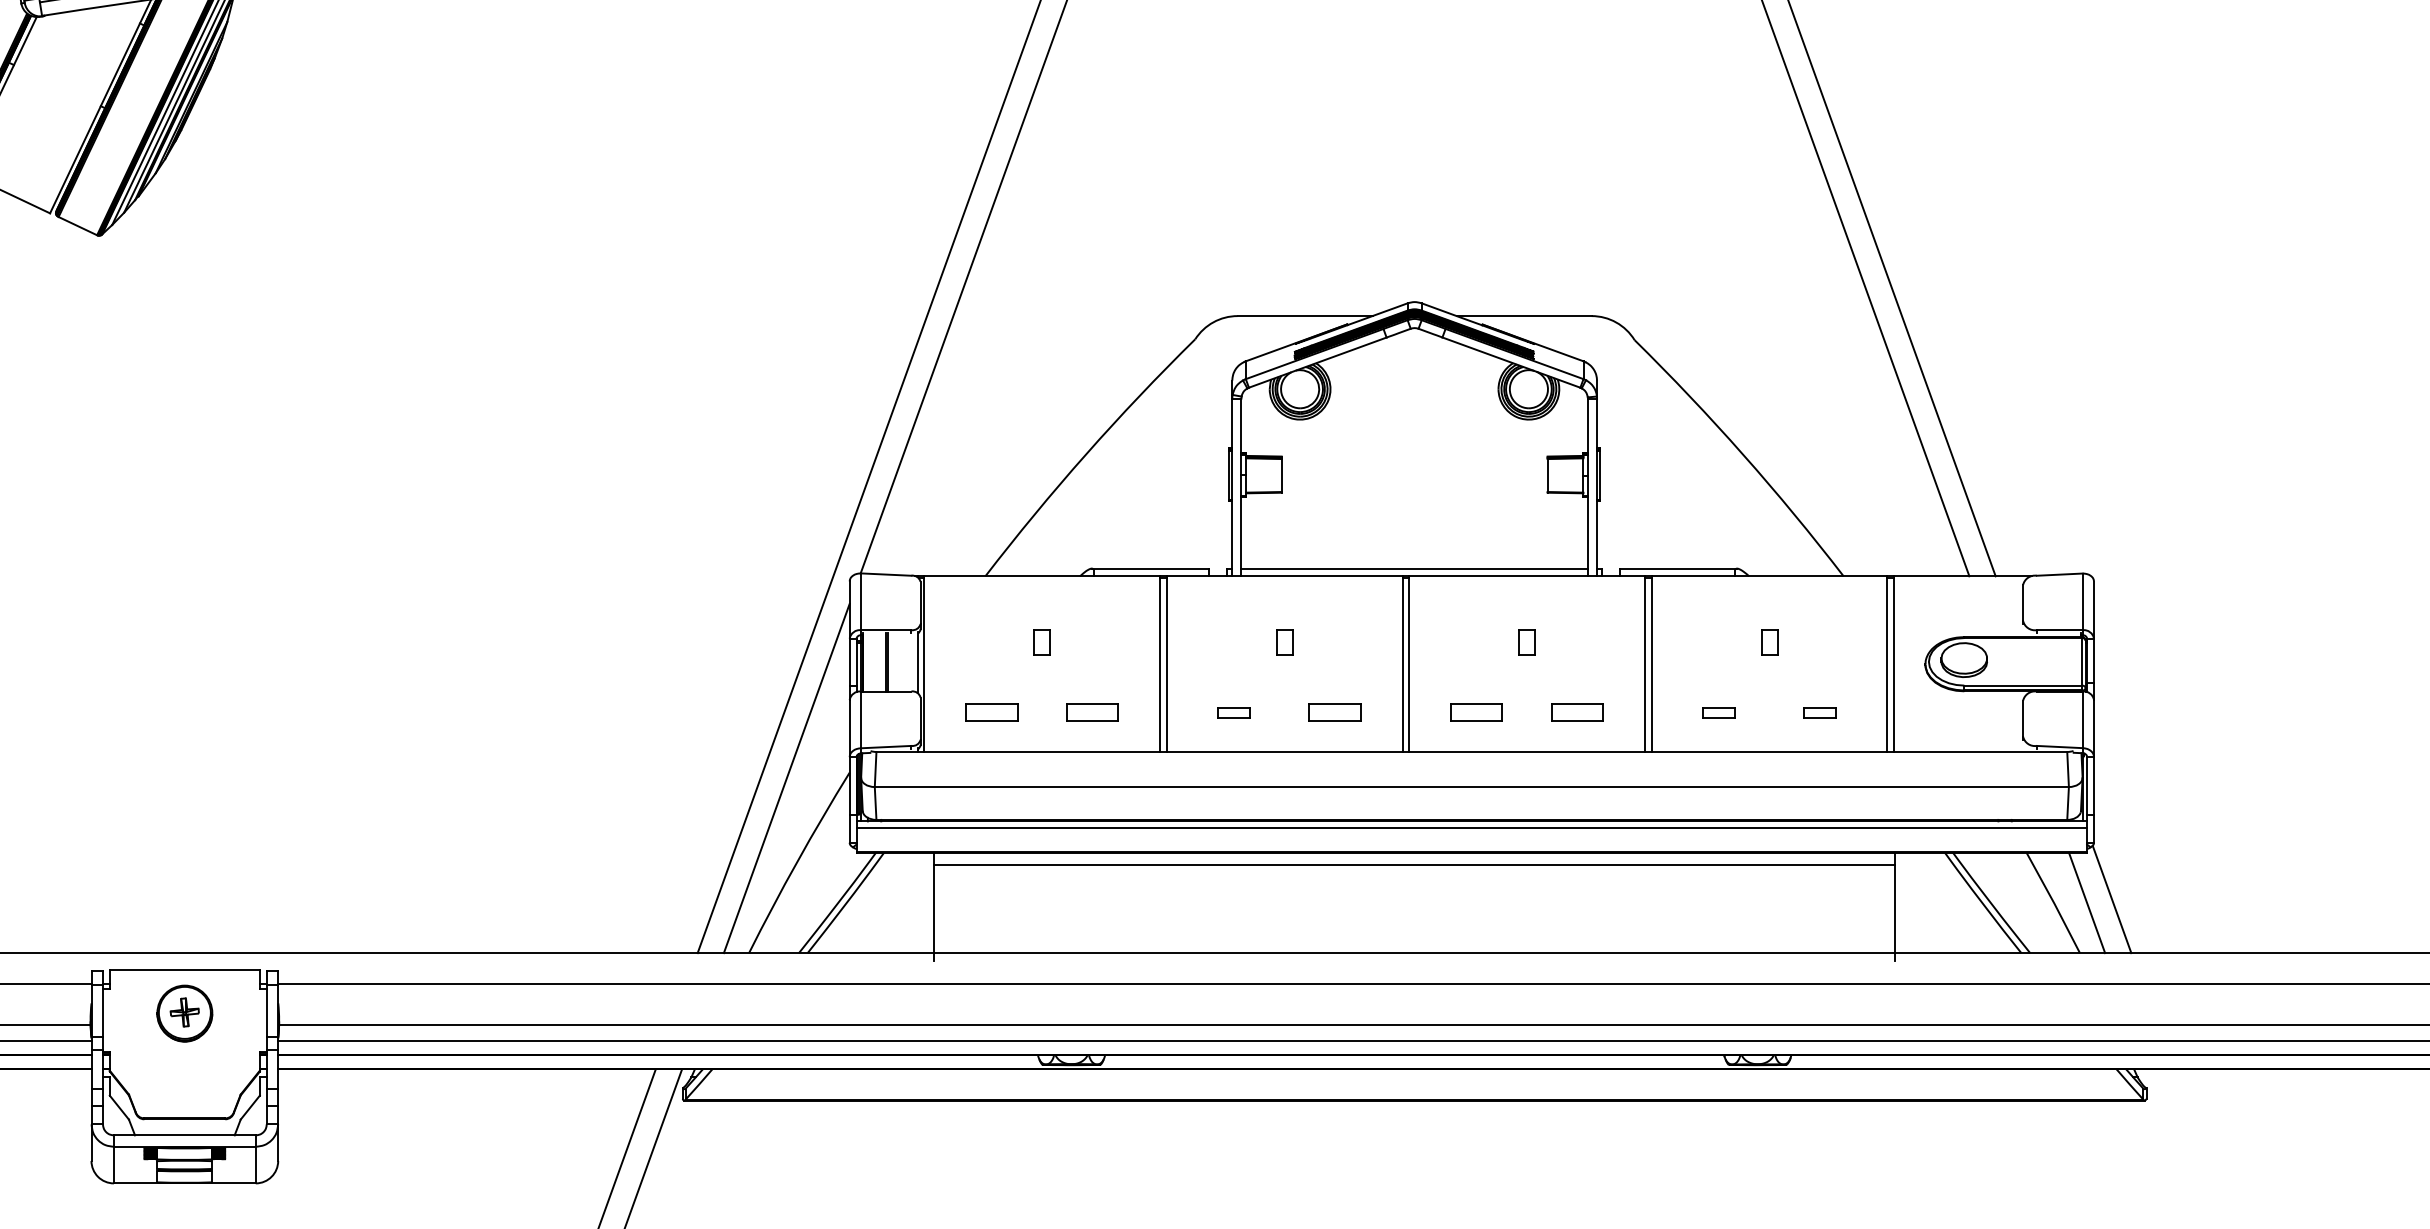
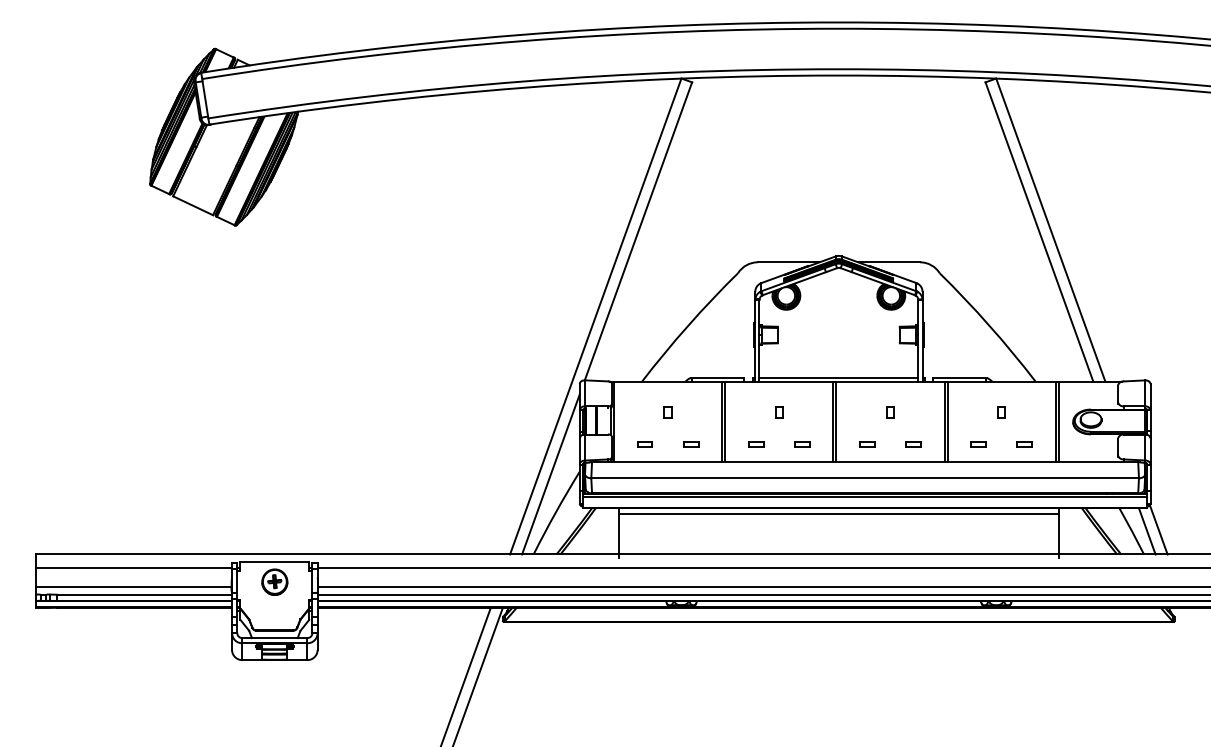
part: (990, 713) -> (644, 444), size x0.62
part: (1093, 713) -> (691, 444), size x0.62
part: (1335, 713) -> (802, 444), size x0.62
part: (1477, 713) -> (867, 444), size x0.62
part: (1577, 713) -> (913, 444), size x0.62

